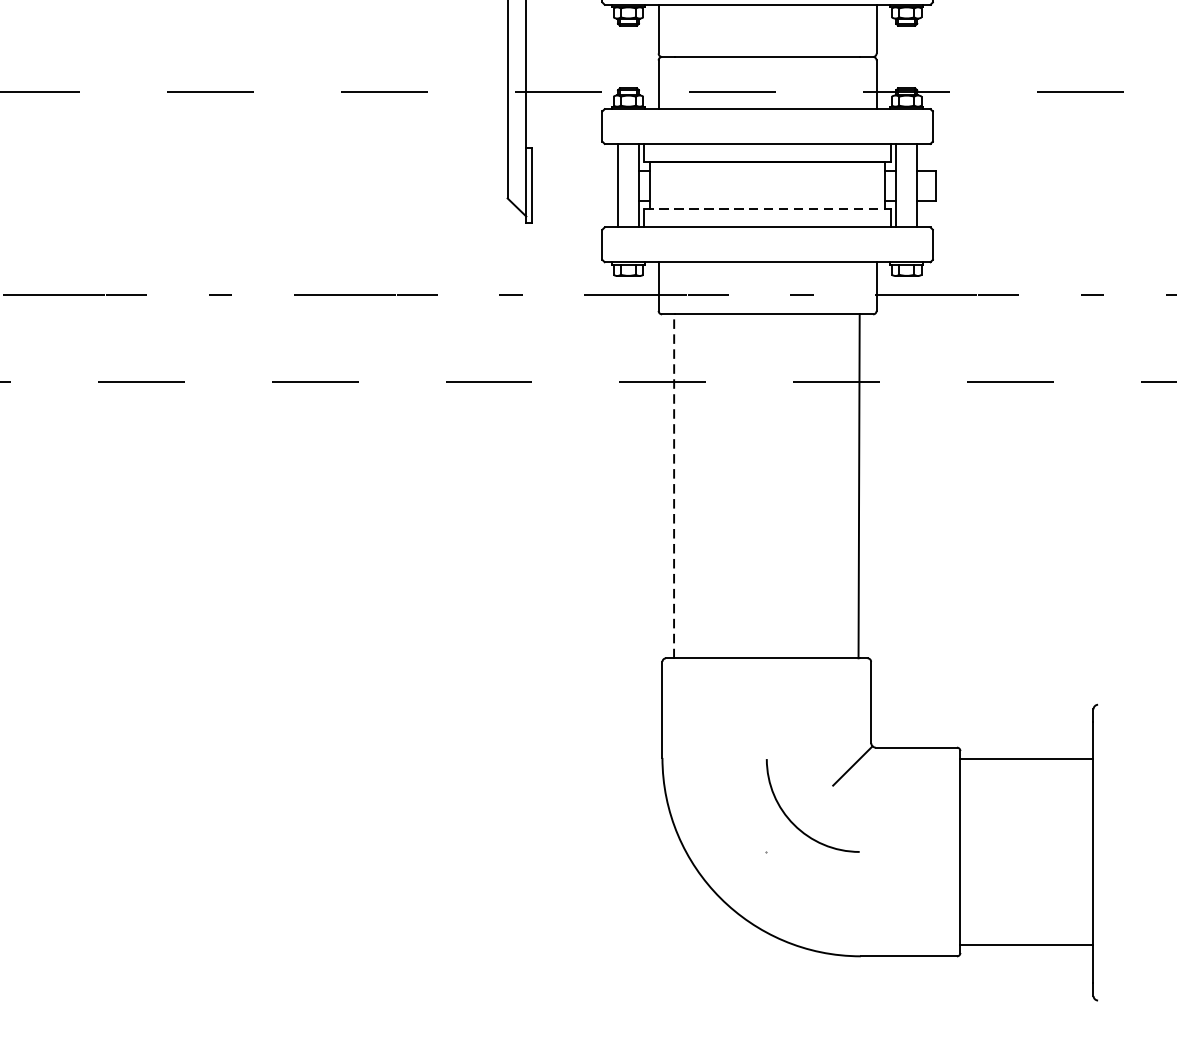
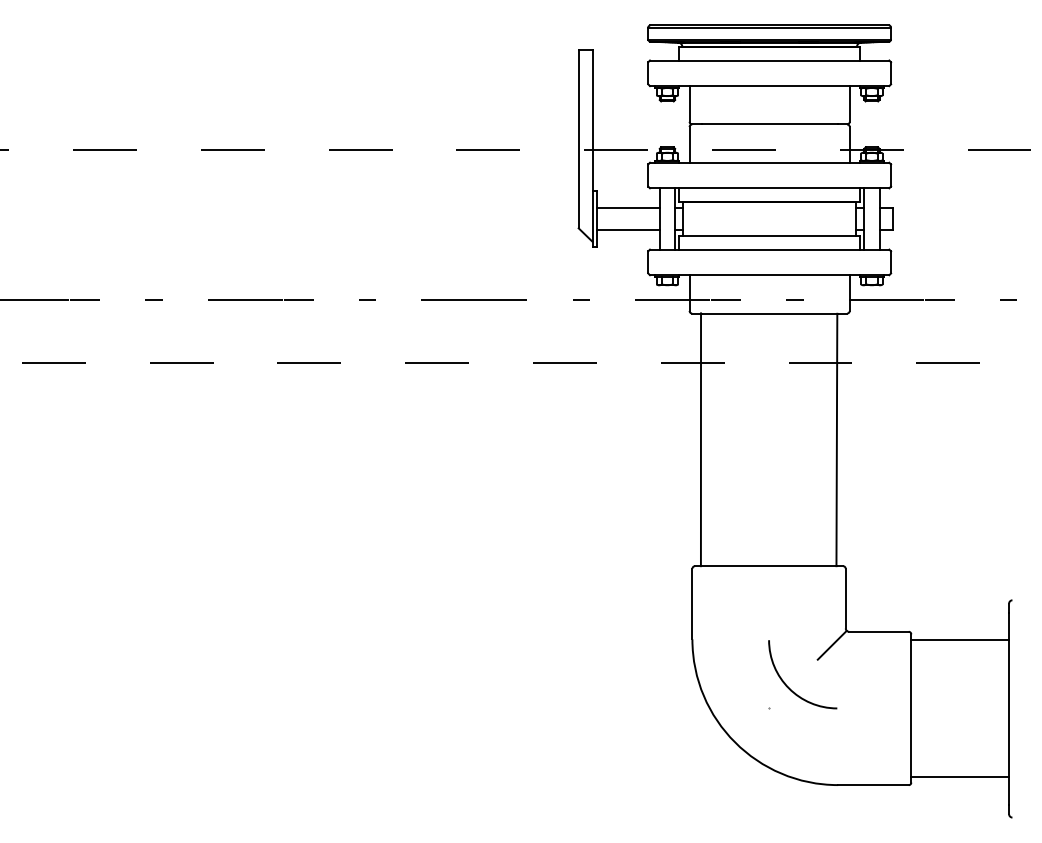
line: (574, 170) -> (627, 207), added
line: (574, 201) -> (627, 230), added
line: (764, 209) -> (767, 236), dashed -> solid
line: (673, 485) -> (700, 439), dashed -> solid

